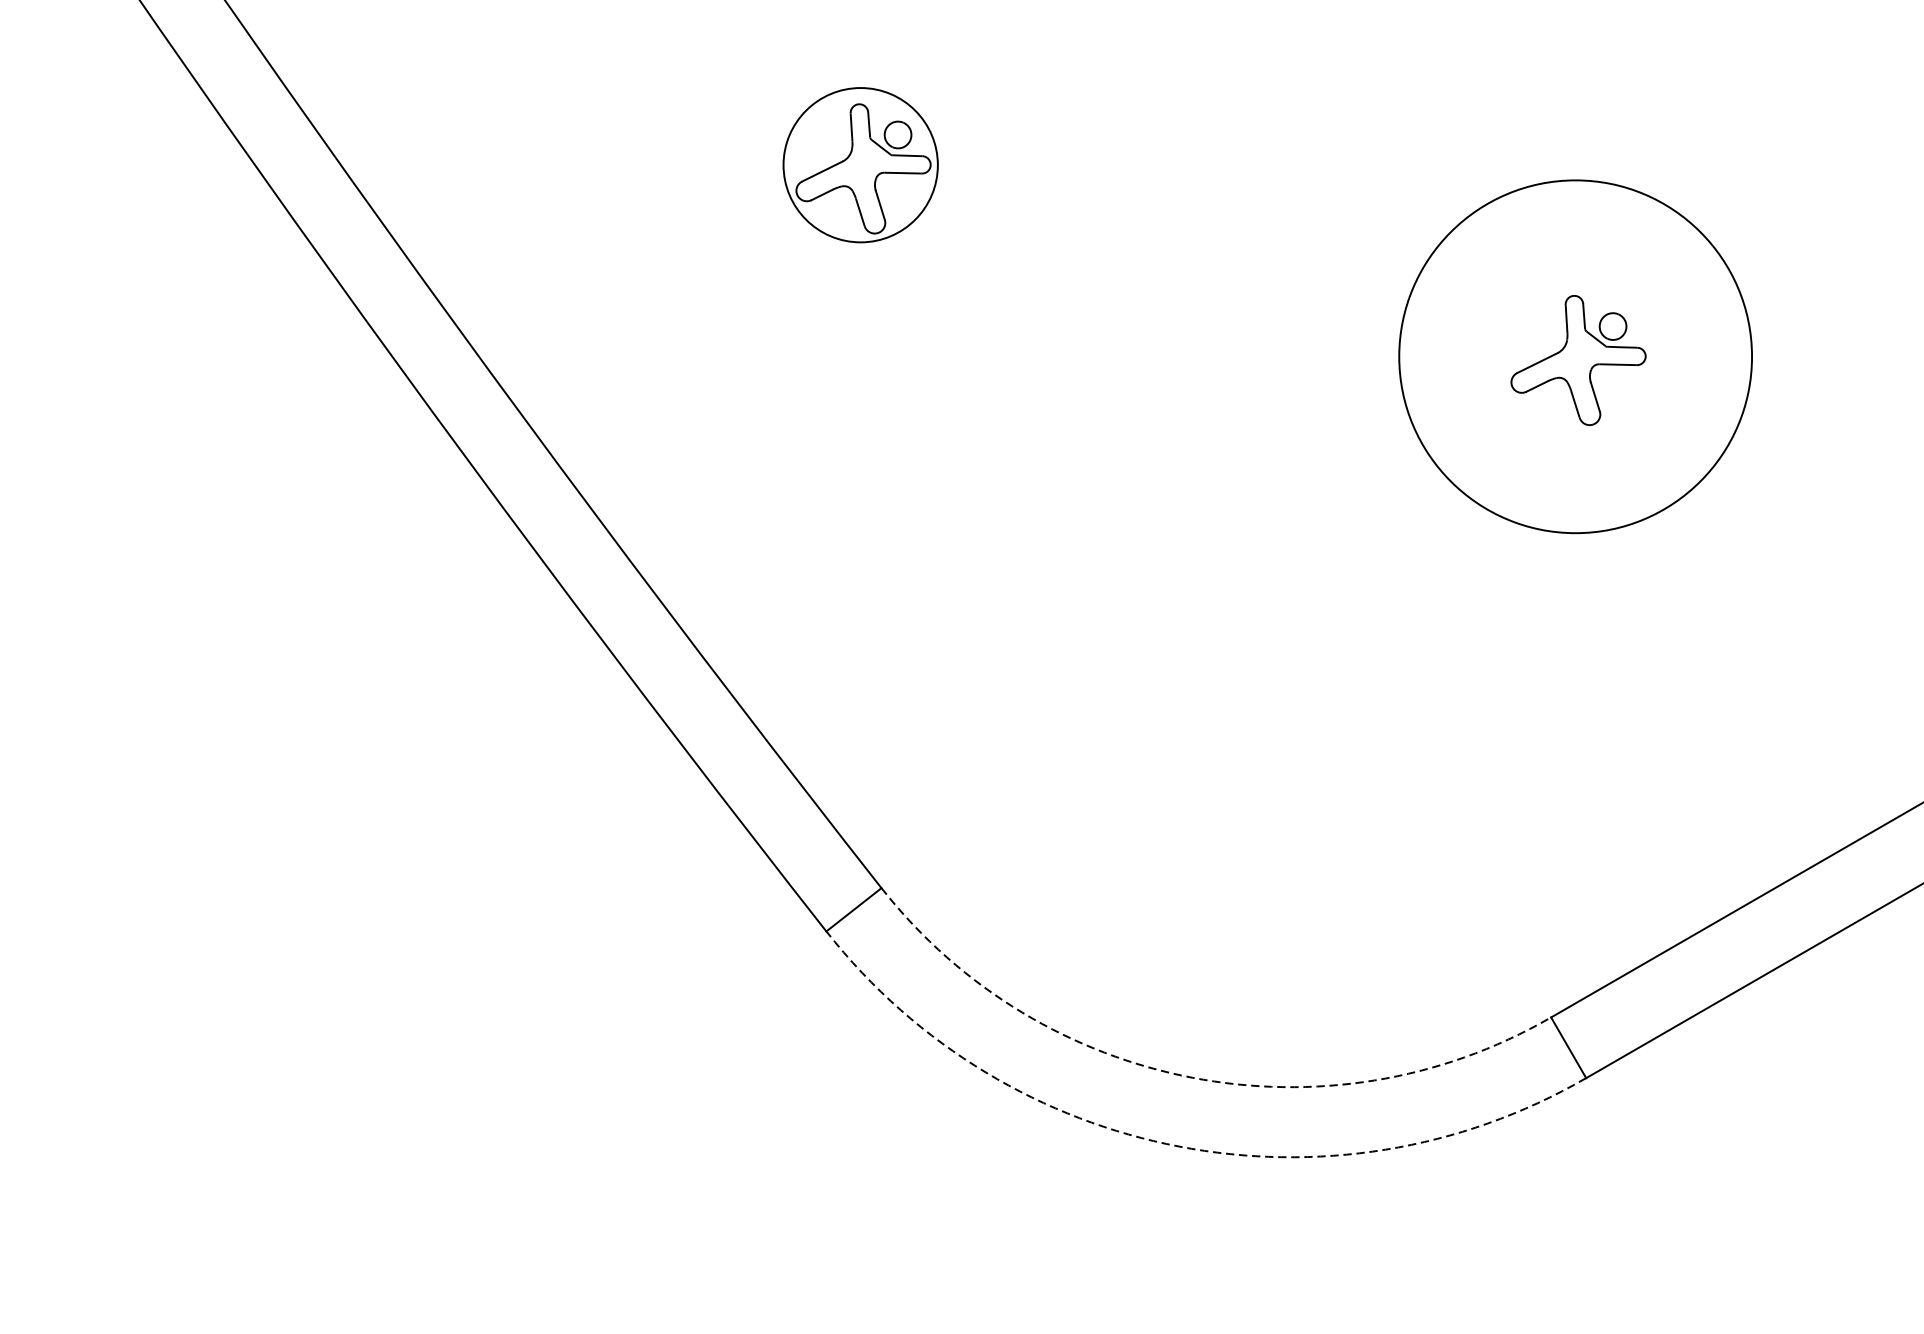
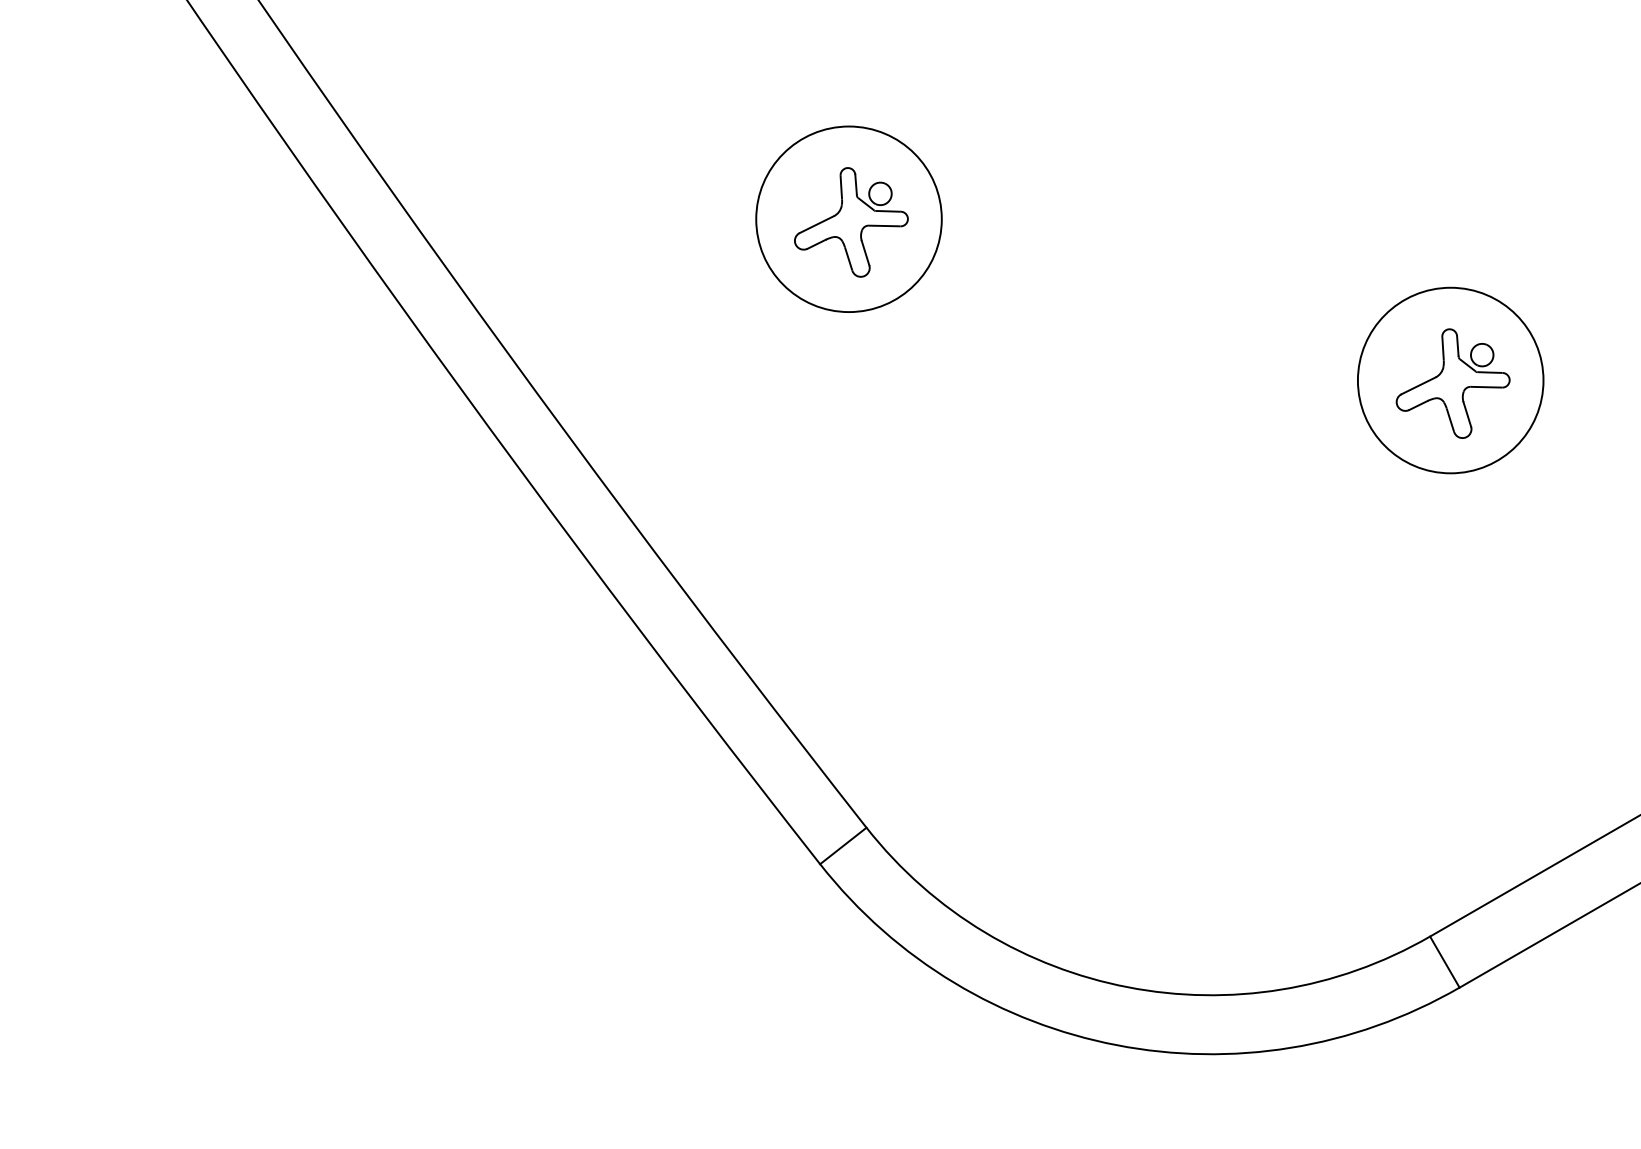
circle: (860, 165) -> (848, 219), size x1.43
circle: (1575, 356) -> (1450, 380), size x0.62
arc: (1192, 1077) -> (1128, 987), dashed -> solid
arc: (1178, 1146) -> (1116, 1045), dashed -> solid

